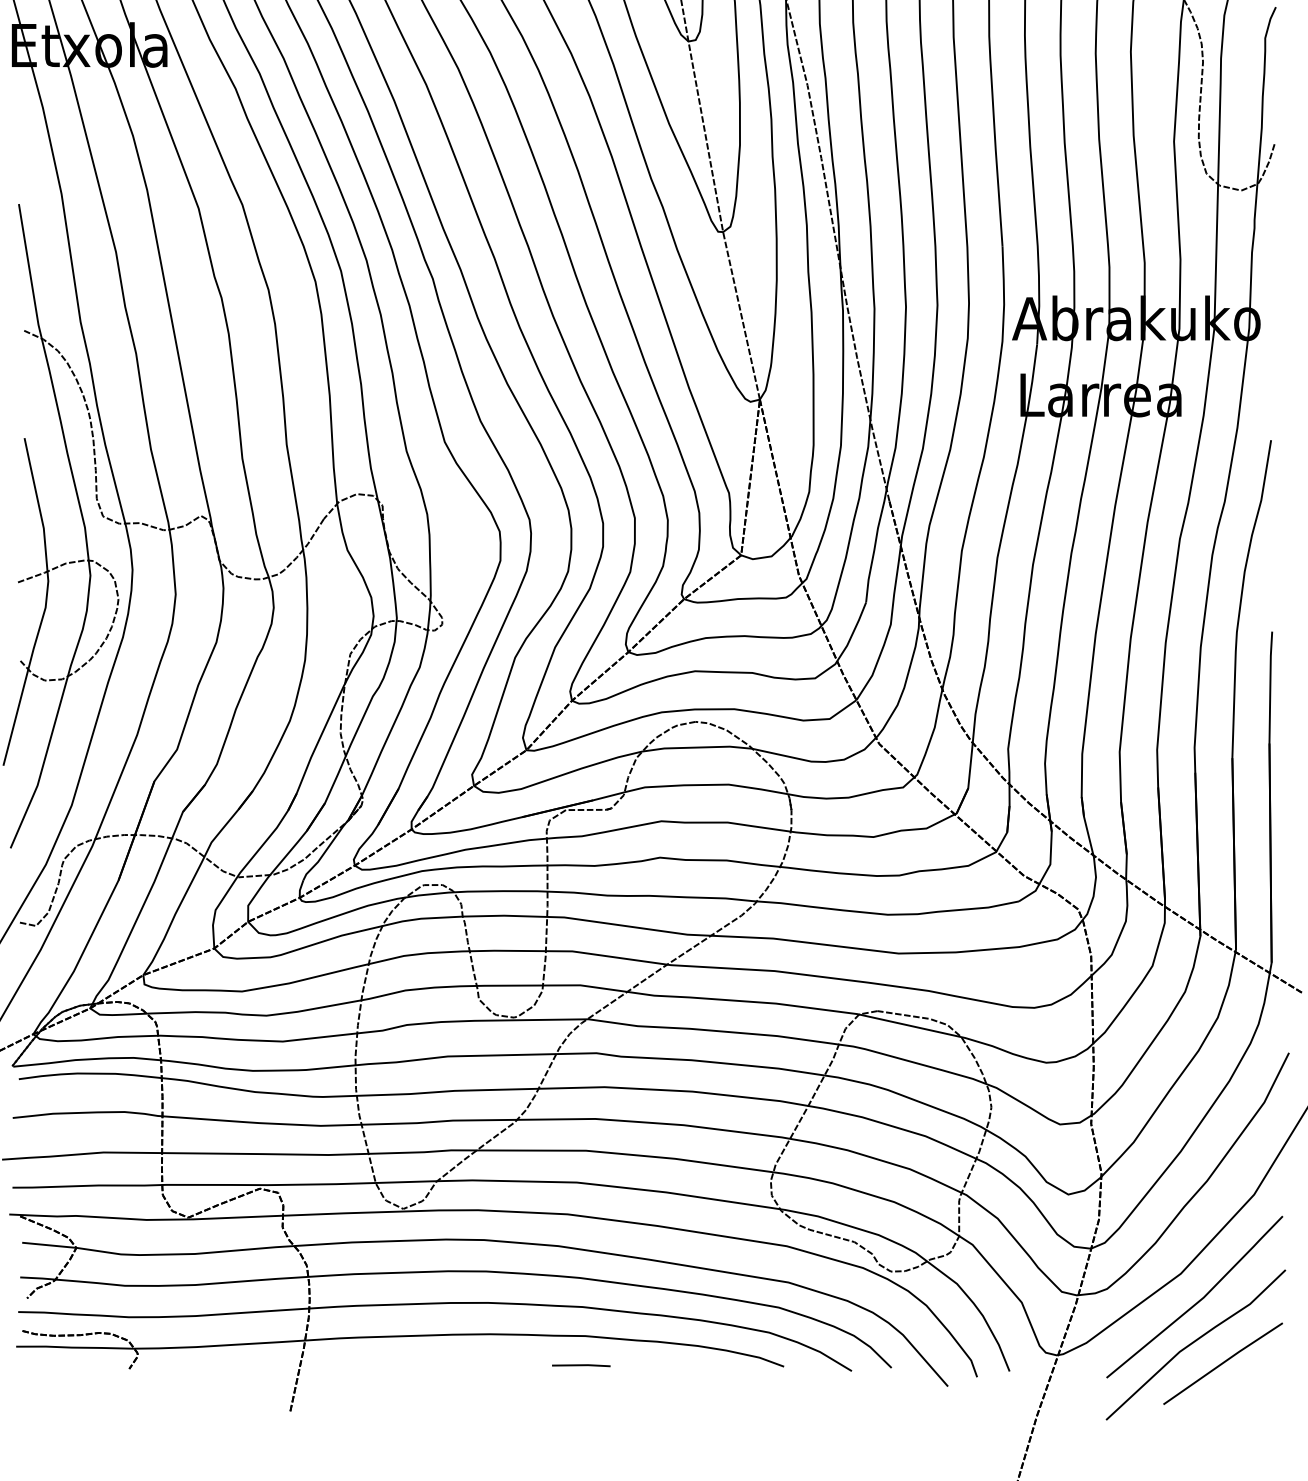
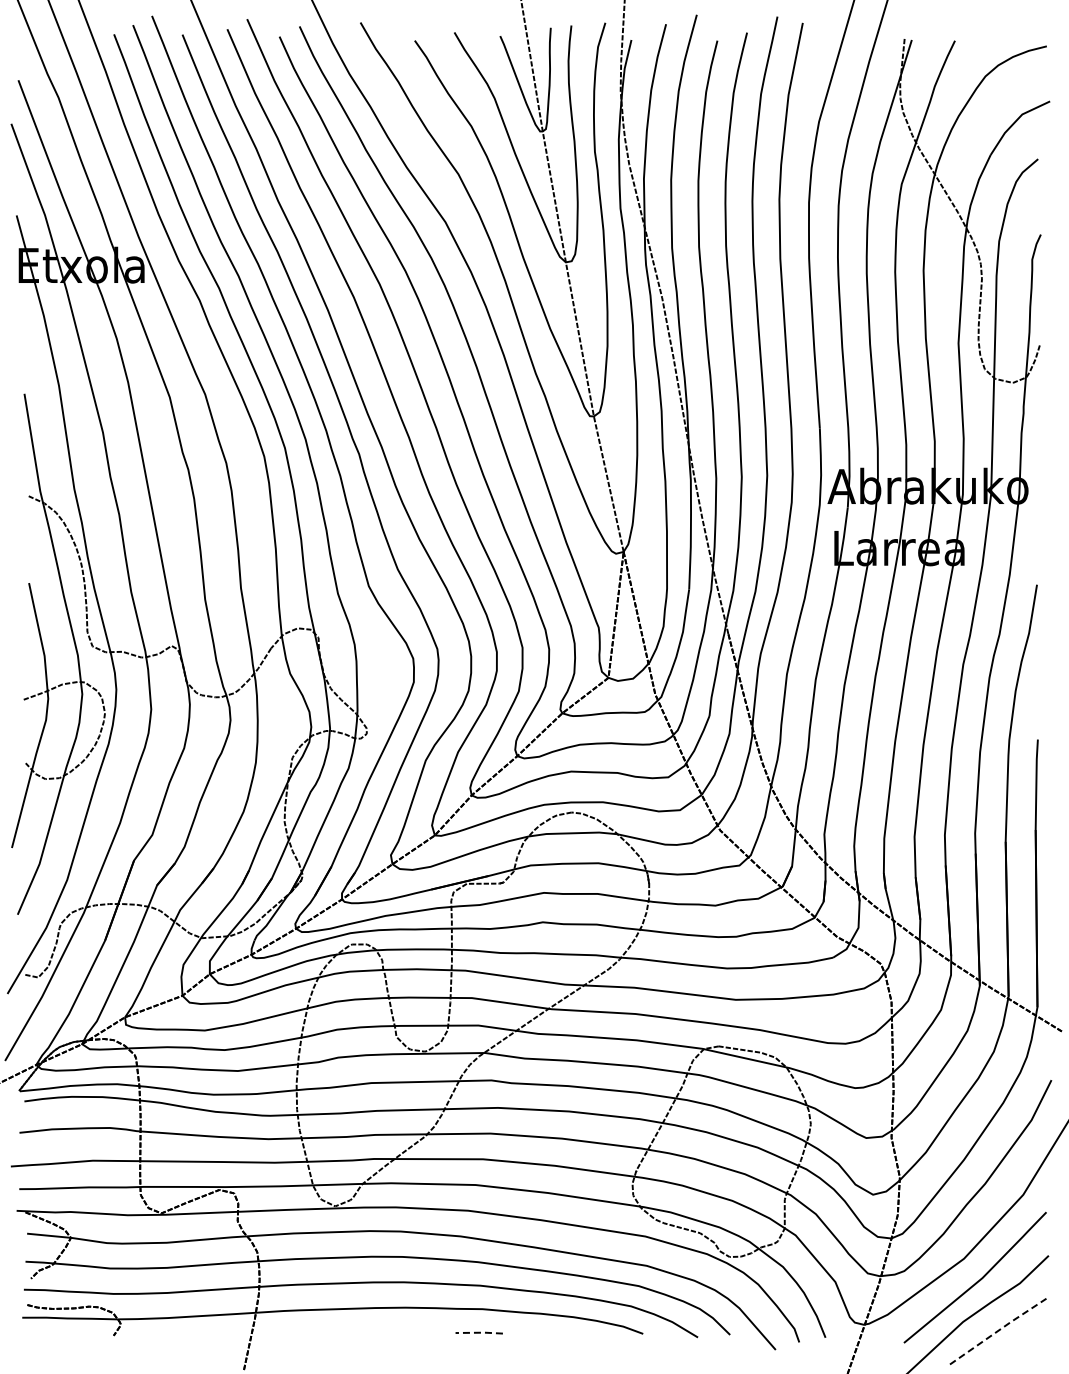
line: (1224, 1362) -> (999, 1330), solid -> dashed
line: (581, 1364) -> (479, 1332), solid -> dashed

